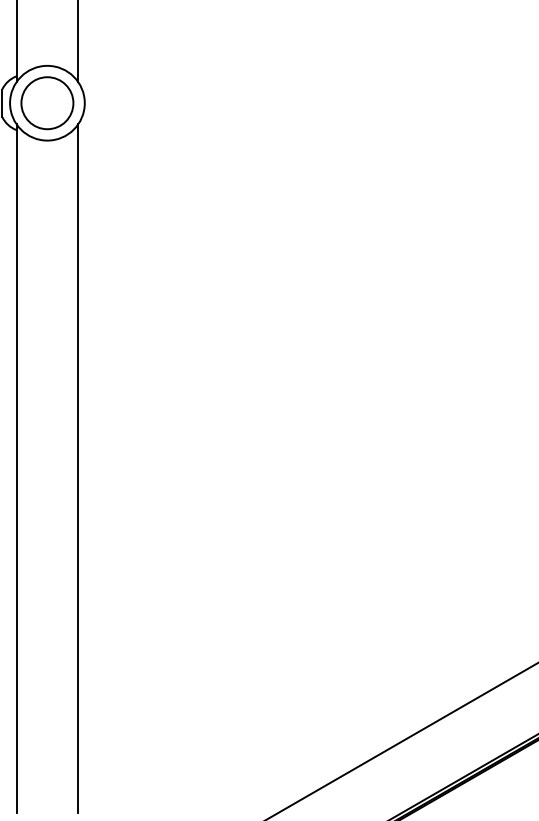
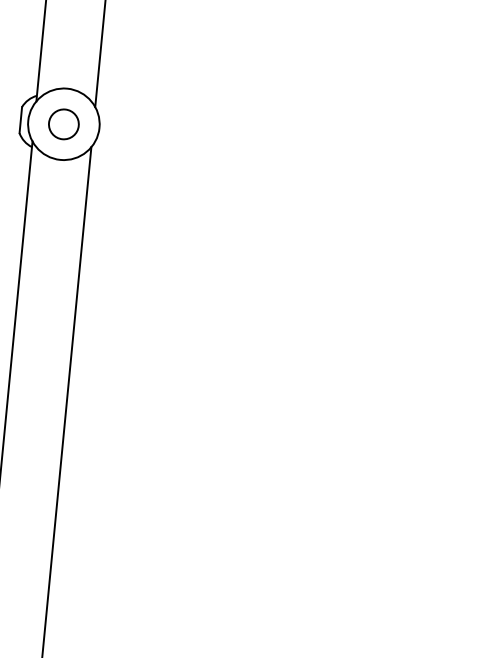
circle: (47, 103) -> (63, 124), size x0.6

